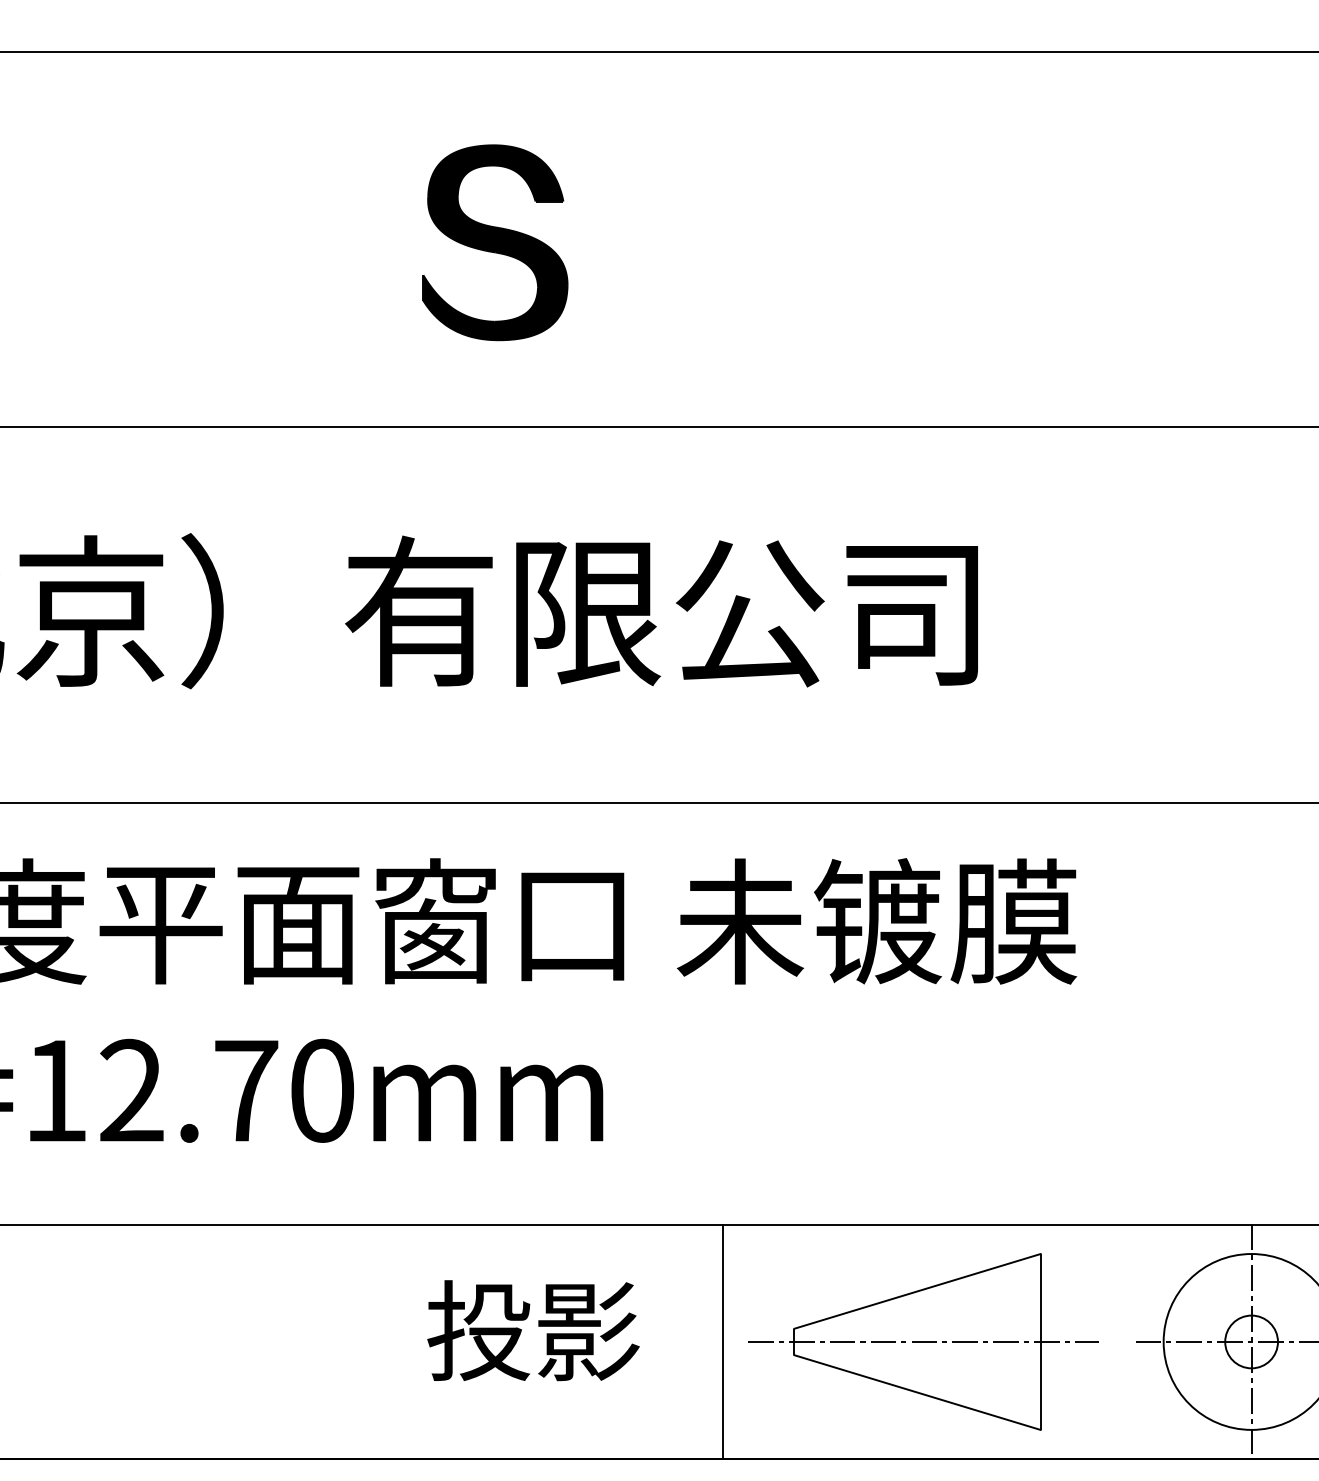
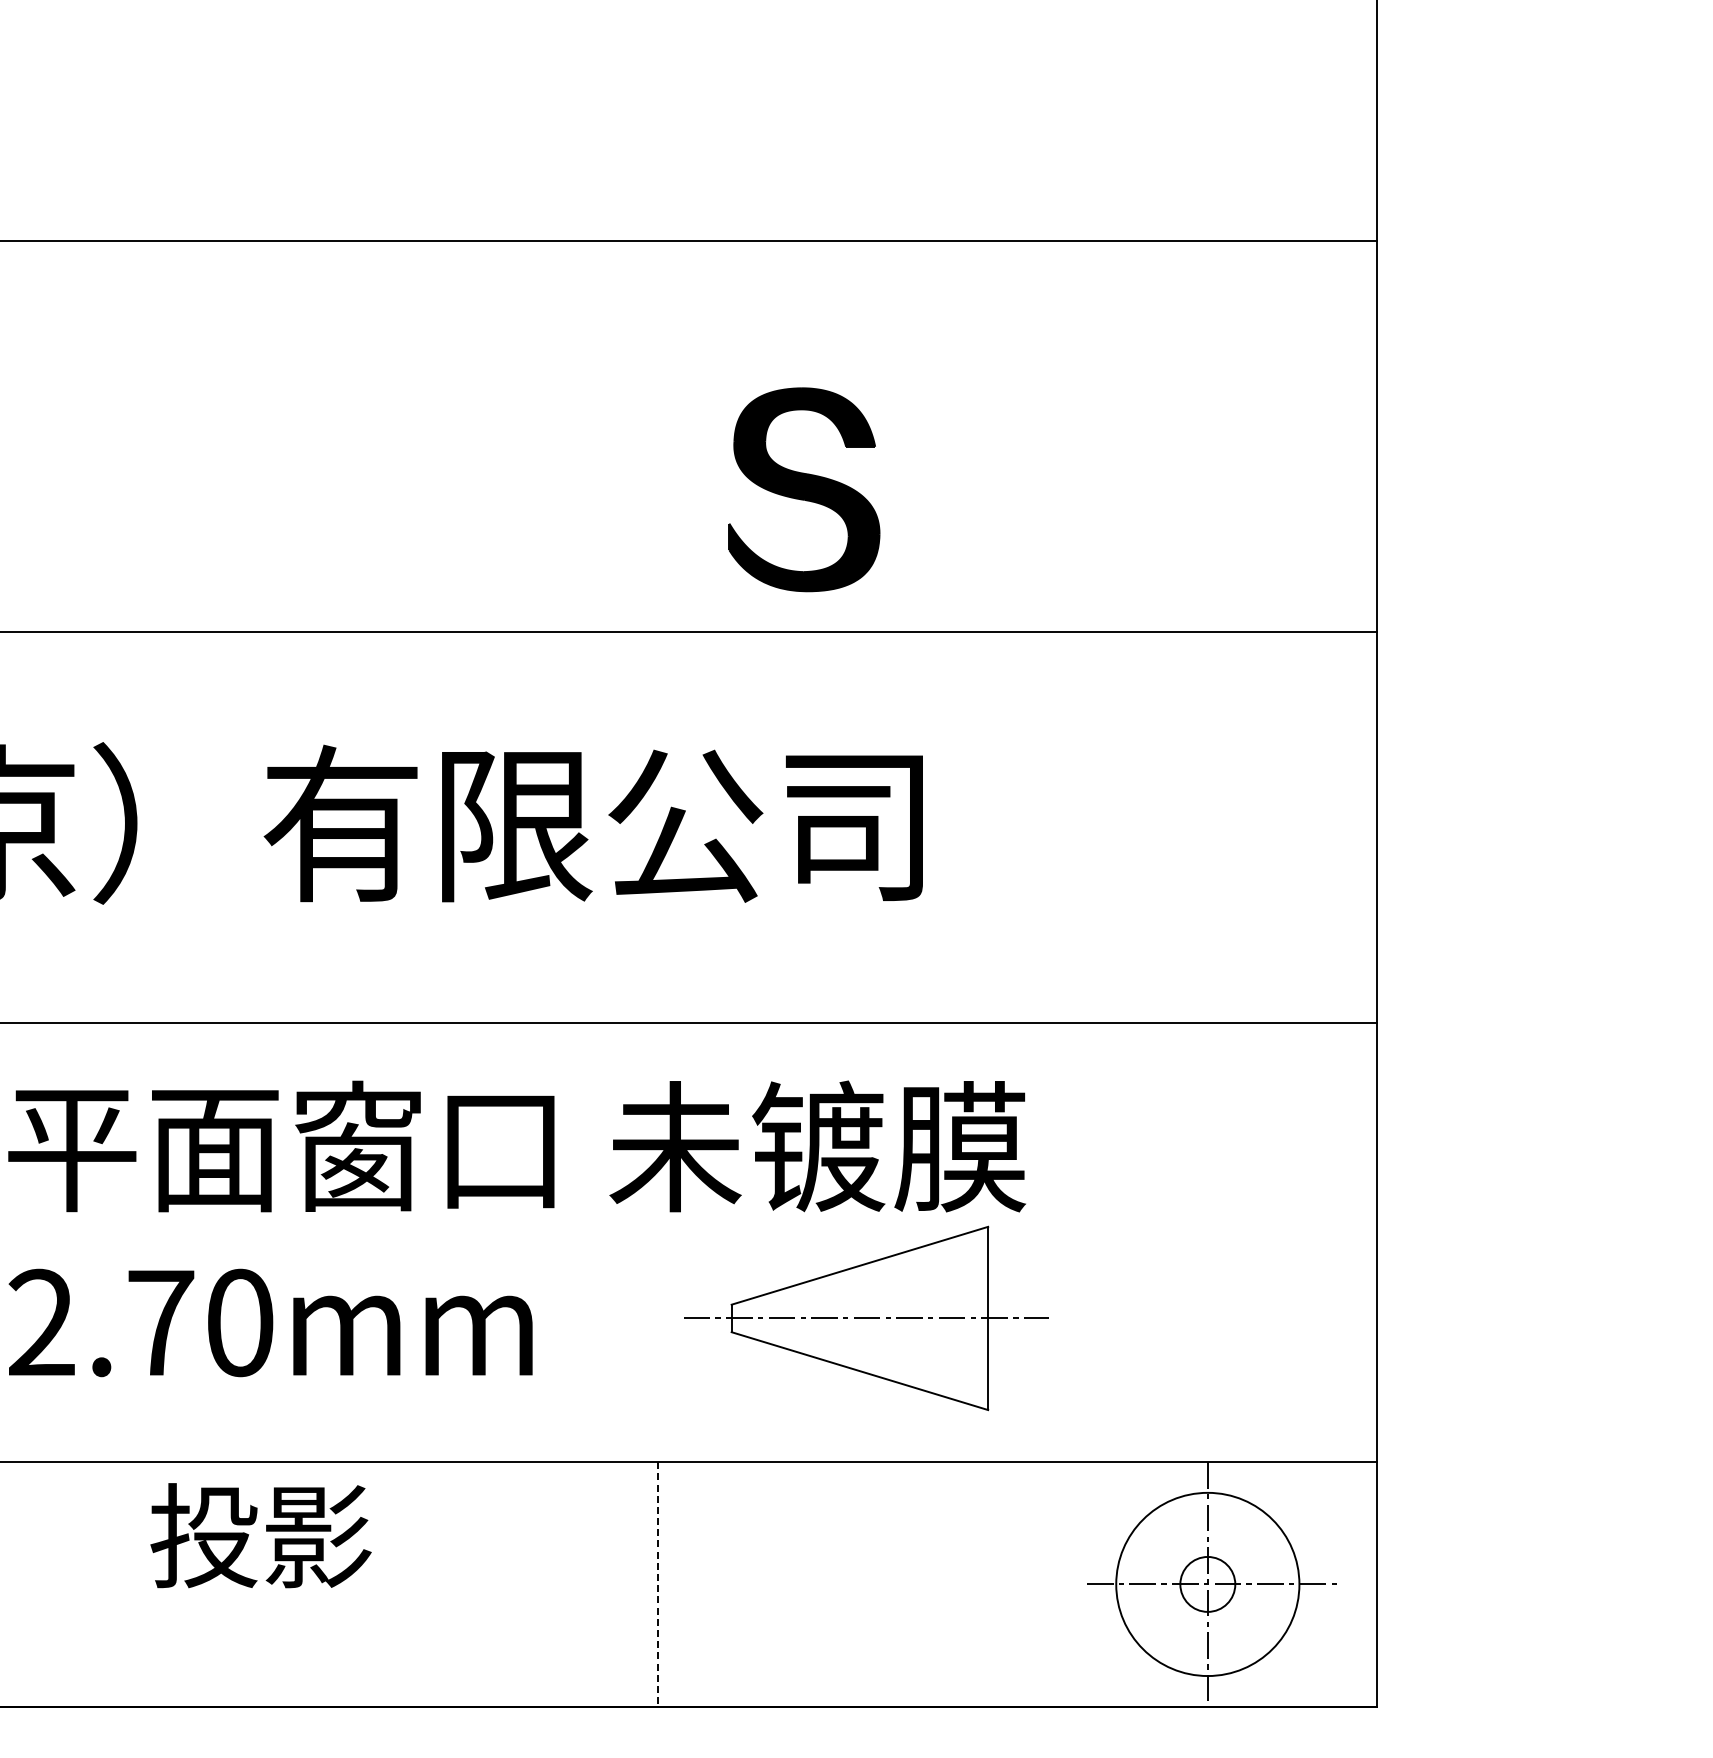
part: (495, 242) -> (804, 489), moved
text: (532, 1330) -> (260, 1535), moved
line: (723, 1342) -> (657, 1584), solid -> dashed
part: (923, 1342) -> (866, 1318), moved

